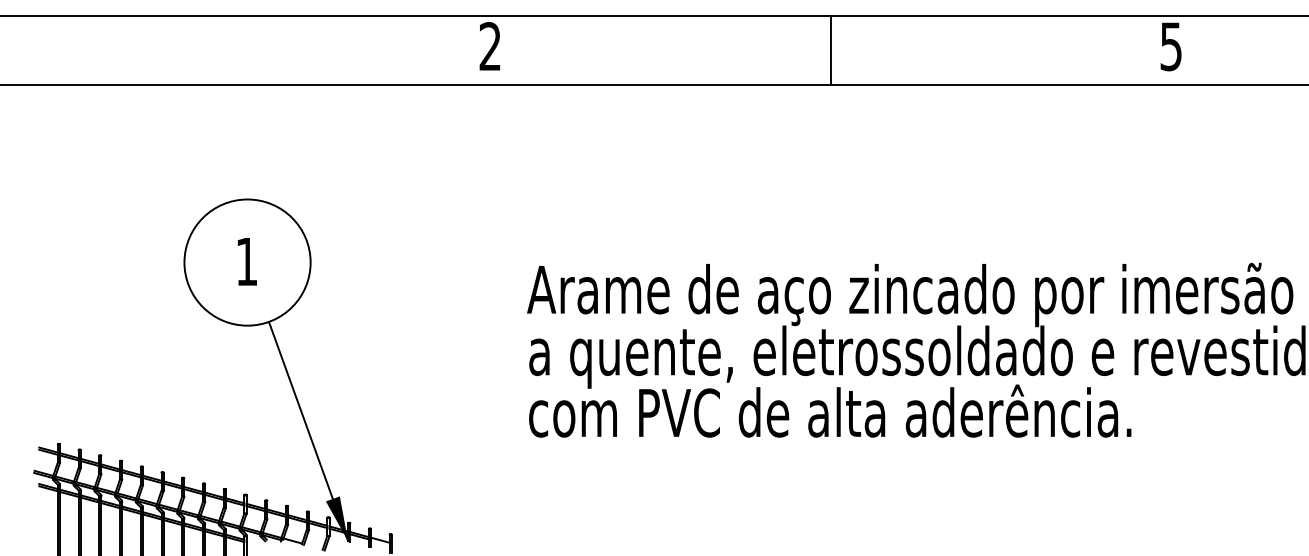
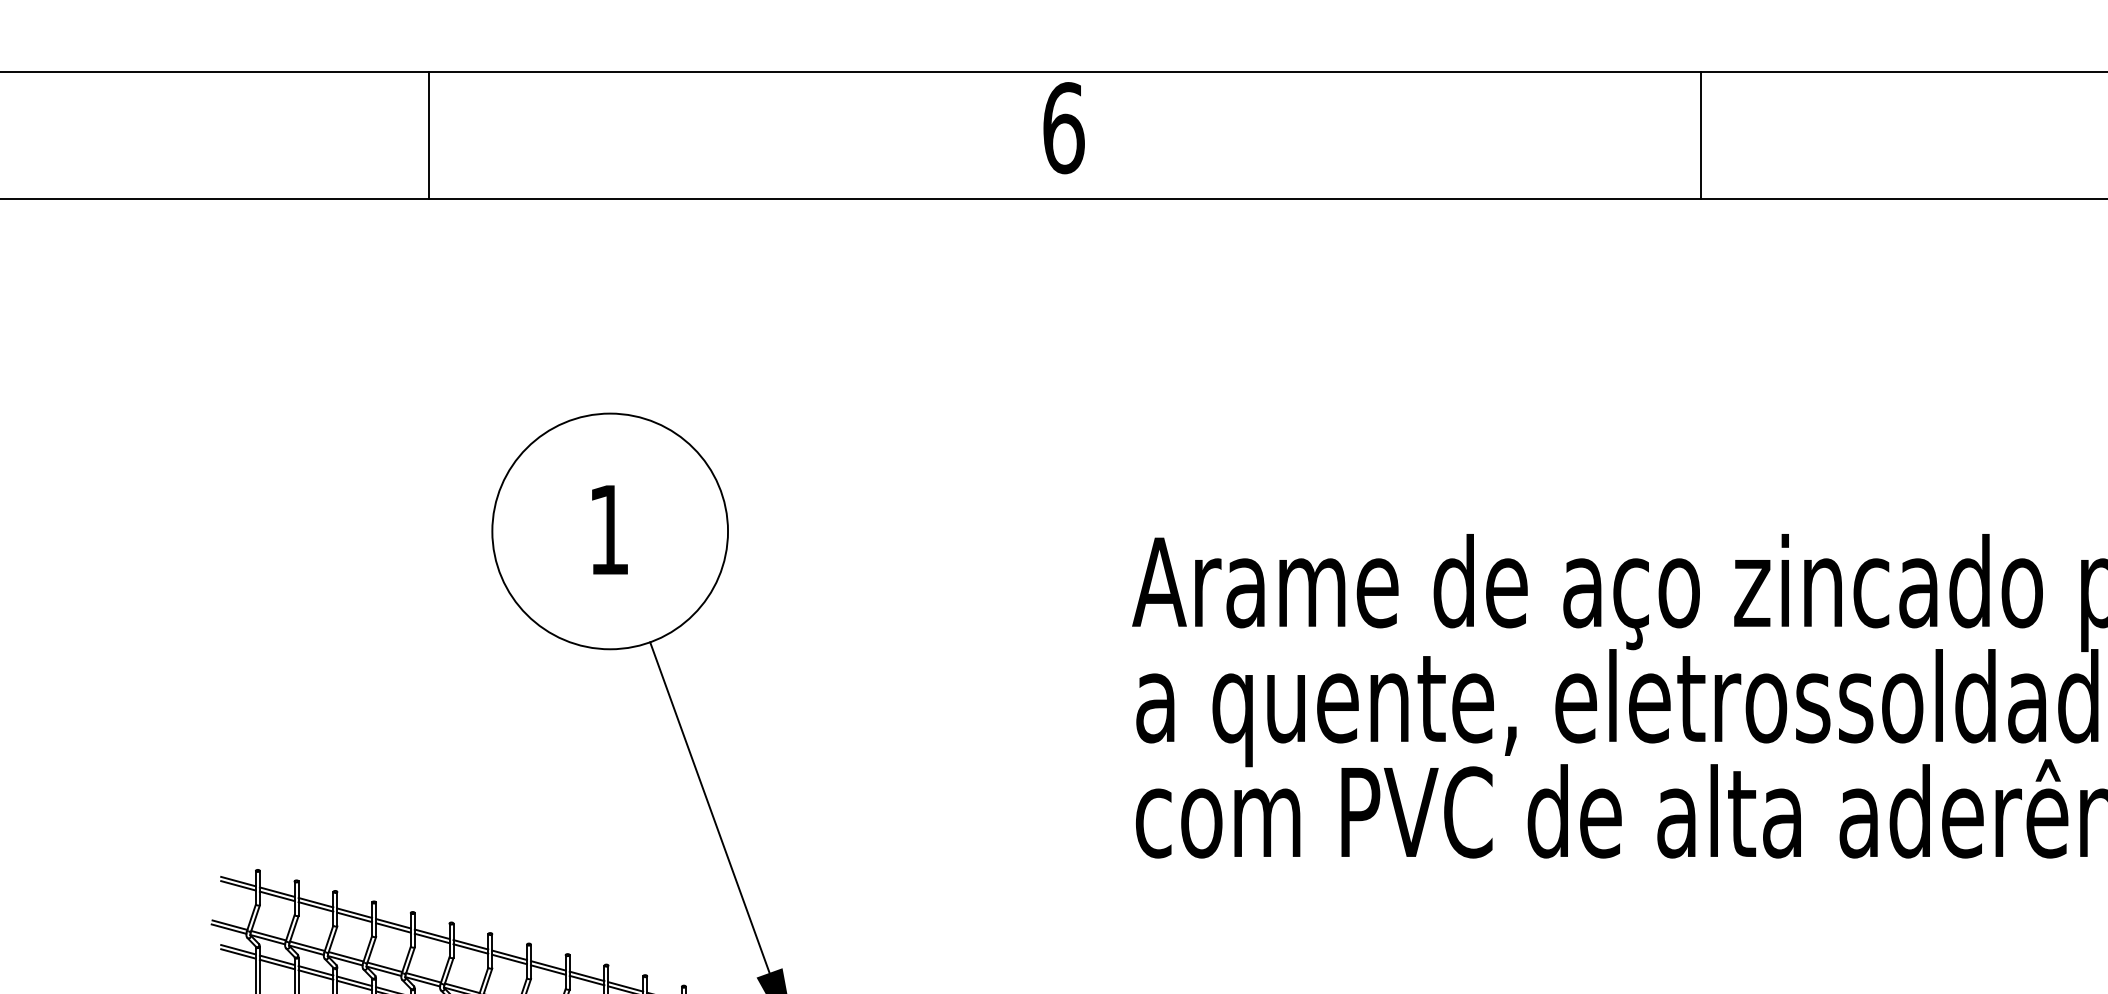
text: (490, 46) -> (1063, 127), 2 -> 6
line: (150, 50) -> (428, 135), added

